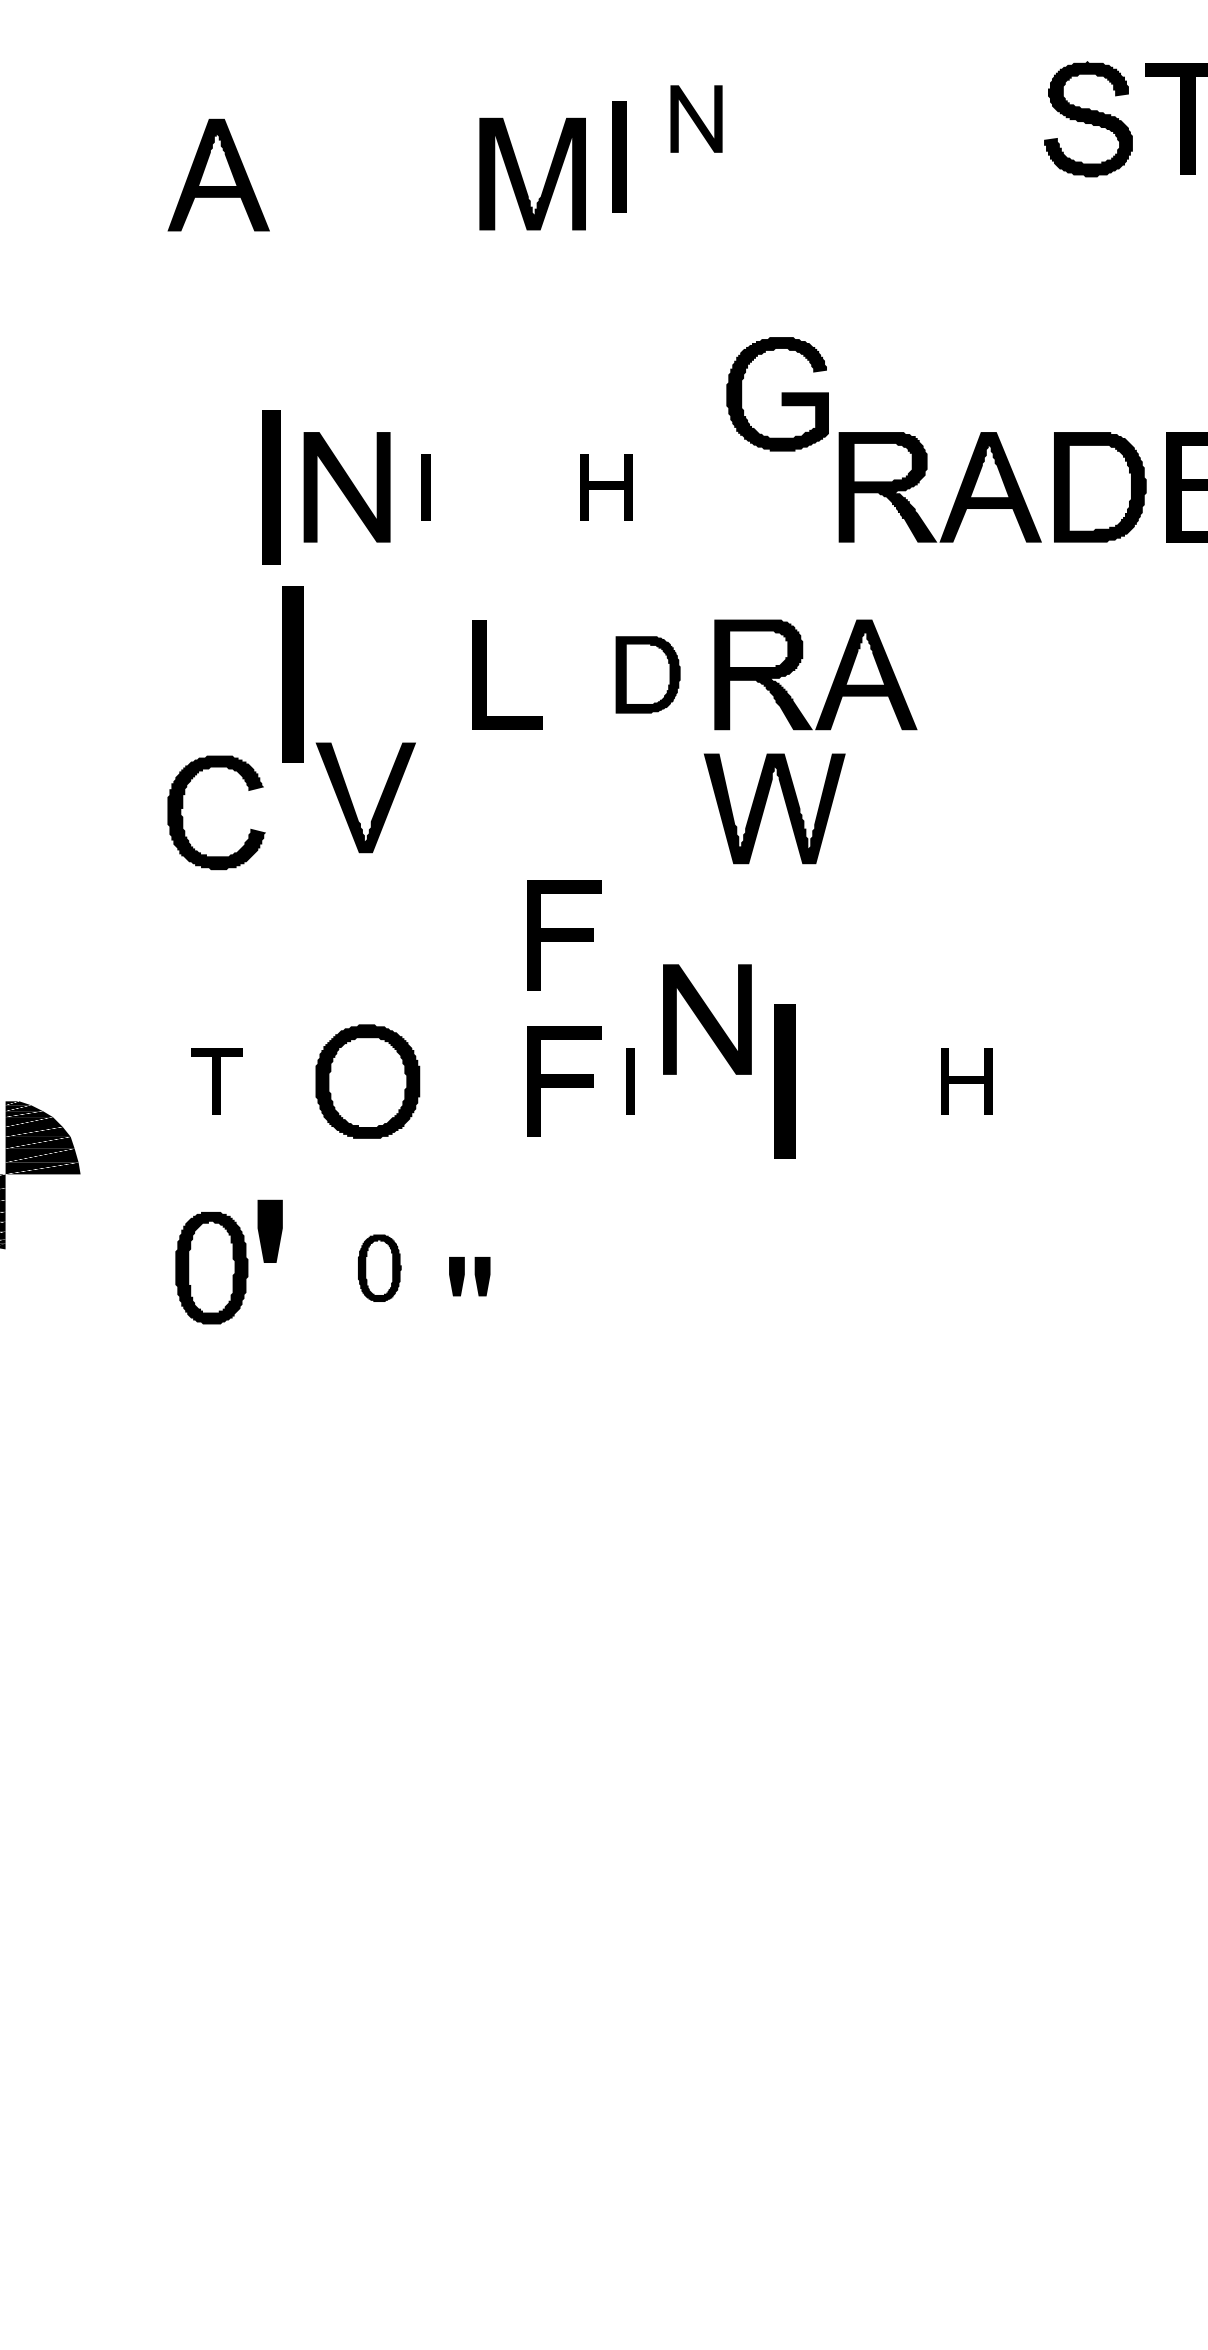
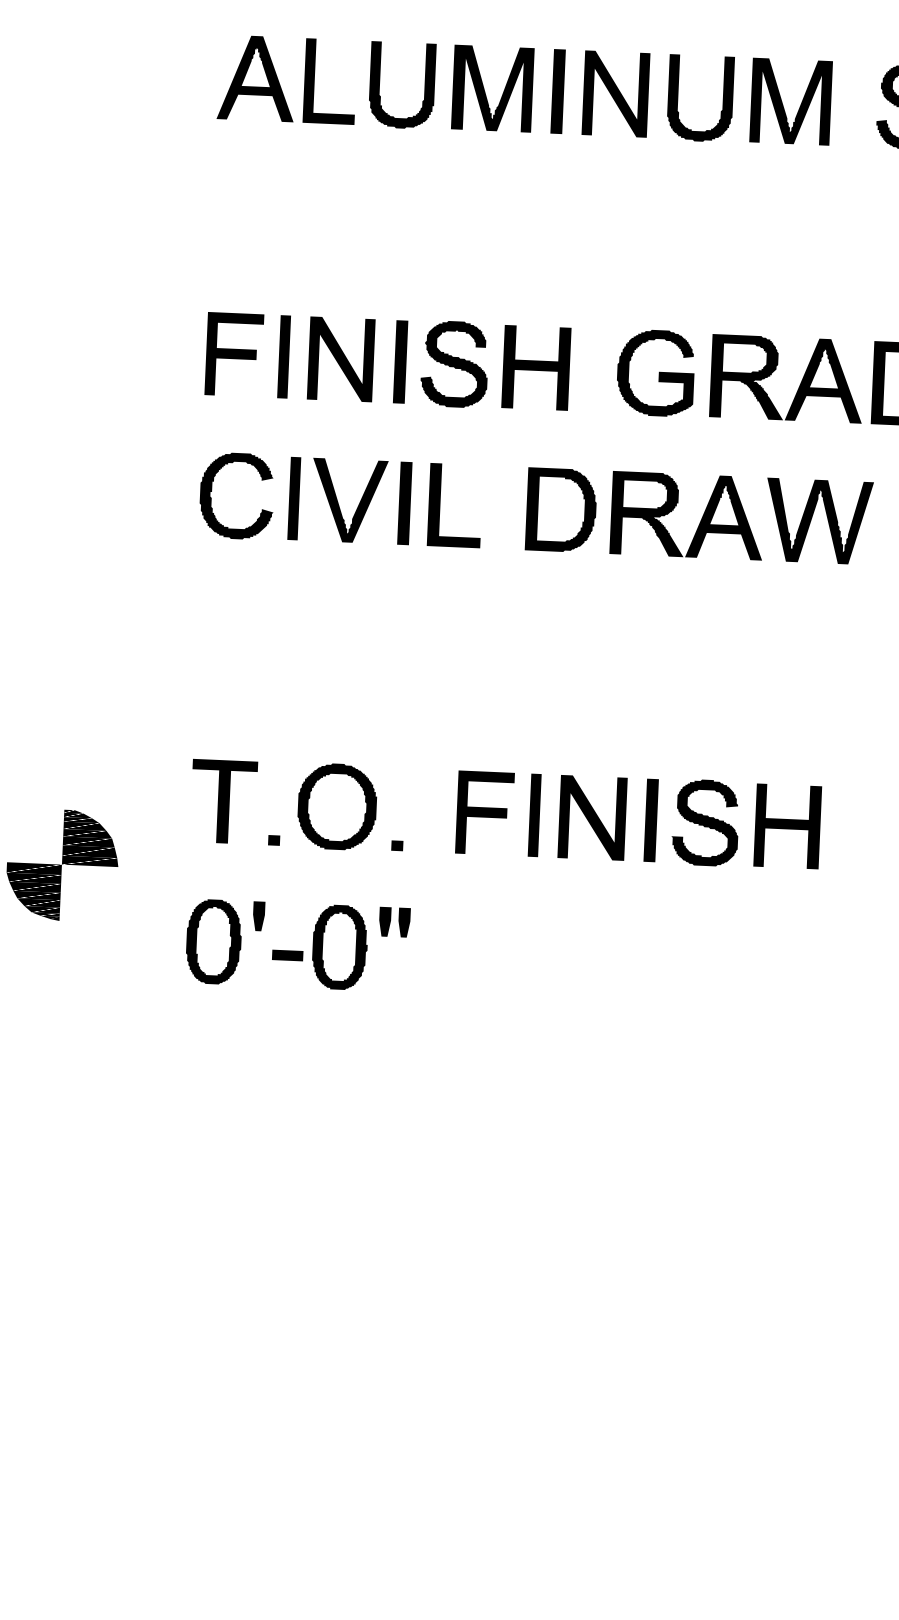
part: (295, 118) -> (314, 80), added
part: (696, 118) -> (615, 93), size x1.67
fill: (929, 118) -> (791, 101), added
fill: (411, 119) -> (401, 85), added
fill: (808, 119) -> (700, 98), added
part: (619, 156) -> (558, 91), moved
part: (218, 174) -> (256, 77), moved
part: (522, 176) -> (485, 90), moved
part: (777, 394) -> (655, 373), moved
fill: (204, 487) -> (234, 354), added
part: (270, 487) -> (283, 357), size x0.71
part: (425, 487) -> (400, 362), size x1.67
fill: (497, 487) -> (454, 364), added
part: (606, 487) -> (536, 368), size x1.67
part: (292, 674) -> (294, 498), size x0.62
fill: (439, 674) -> (404, 503), added
part: (647, 674) -> (560, 509), size x1.43
part: (378, 801) -> (358, 504), moved
part: (765, 806) -> (812, 519), moved
part: (183, 808) -> (212, 491), moved
part: (564, 935) -> (489, 703), removed
part: (707, 1019) -> (592, 817), moved
part: (216, 1081) -> (223, 801), size x1.67
part: (630, 1081) -> (534, 815), size x1.67
part: (785, 1081) -> (651, 820), size x0.71
fill: (857, 1081) -> (705, 822), added
part: (967, 1081) -> (788, 826), size x1.67
fill: (285, 1129) -> (273, 840), added
fill: (449, 1129) -> (397, 845), added
part: (269, 1231) -> (258, 916), size x0.62
part: (379, 1268) -> (339, 947), size x1.67
part: (469, 1276) -> (394, 922), moved
fill: (310, 1281) -> (287, 955), added

